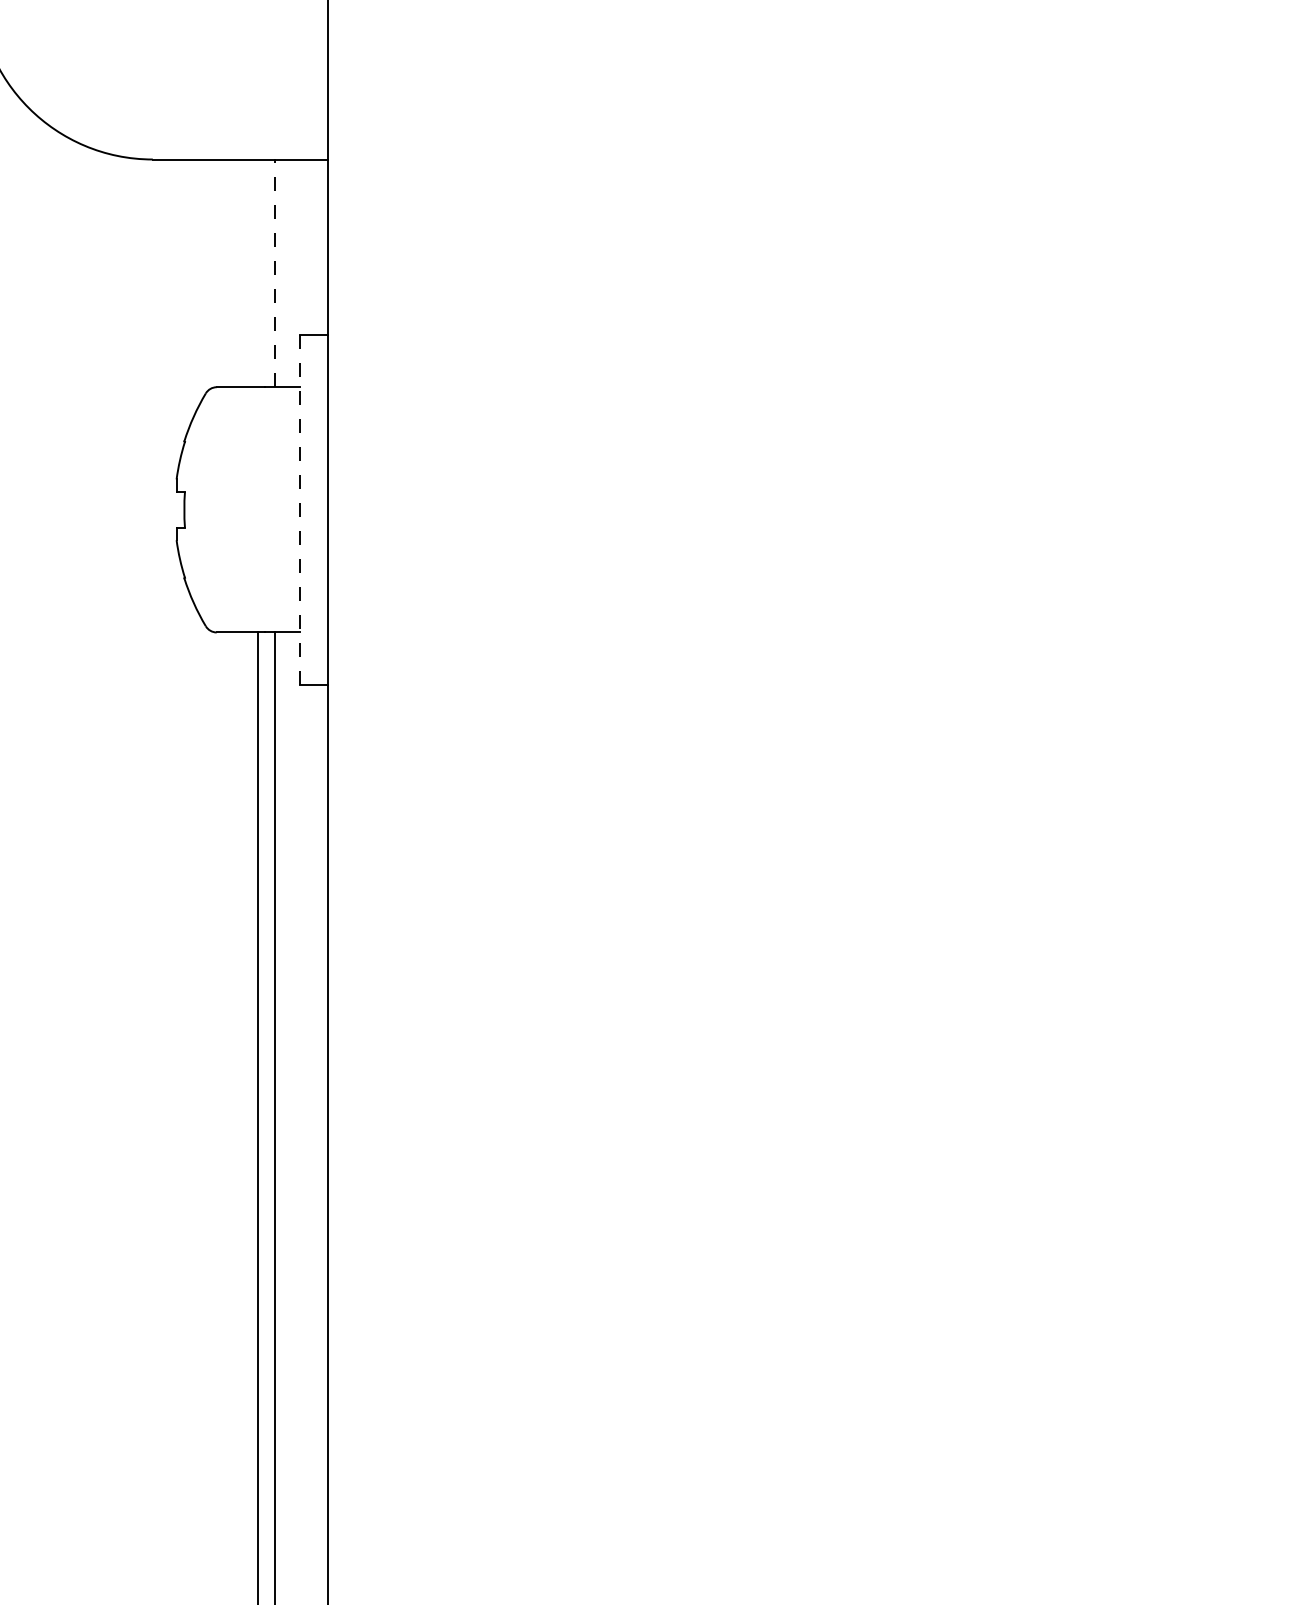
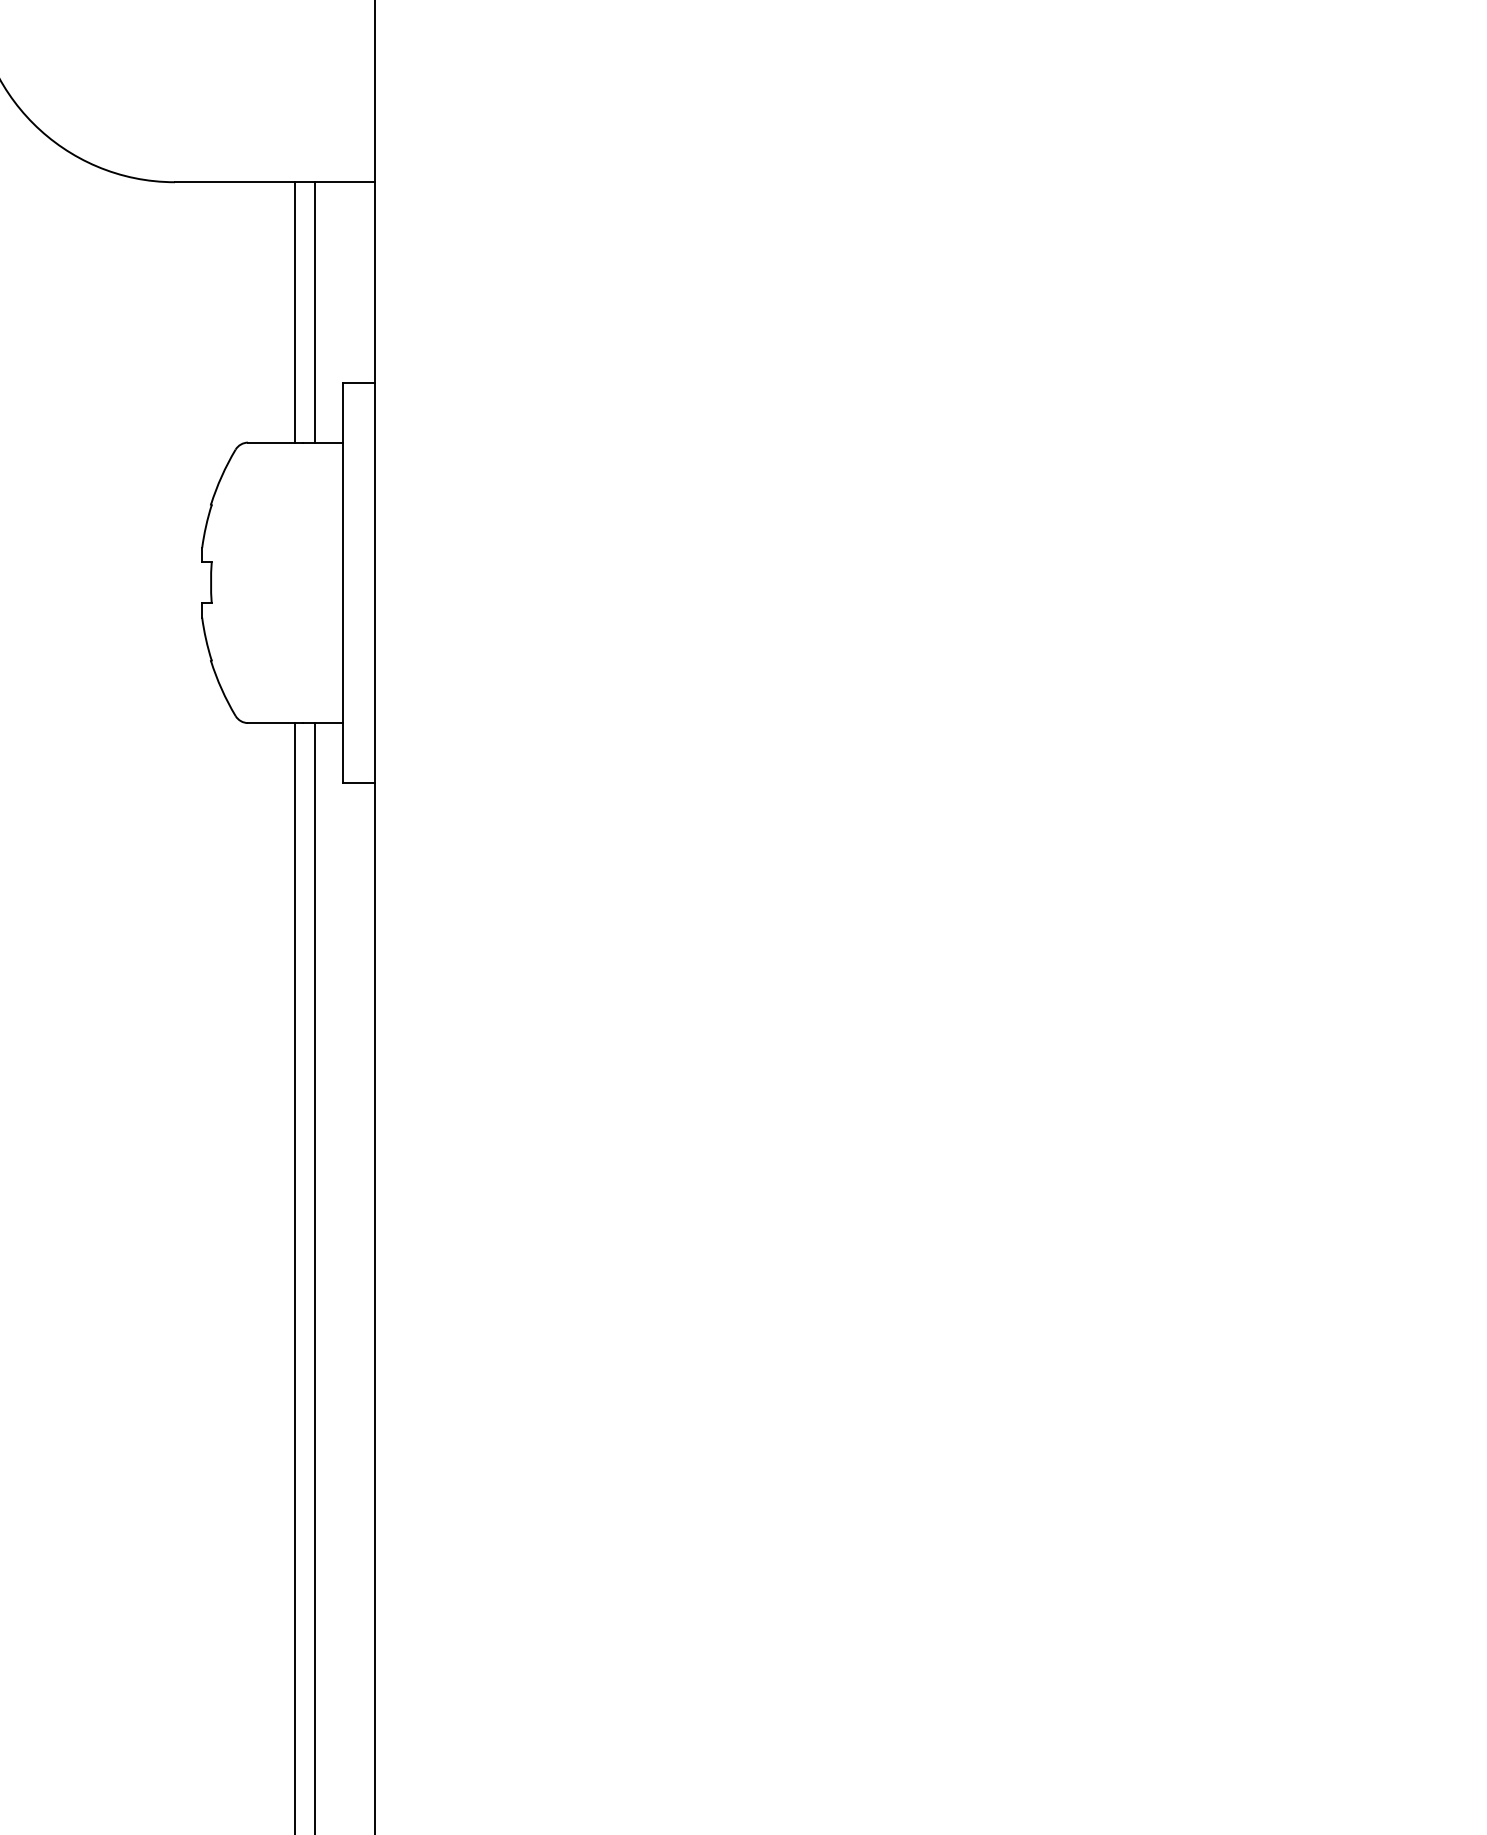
line: (275, 272) -> (315, 311), dashed -> solid
line: (258, 273) -> (295, 312), added
line: (300, 510) -> (343, 583), dashed -> solid

